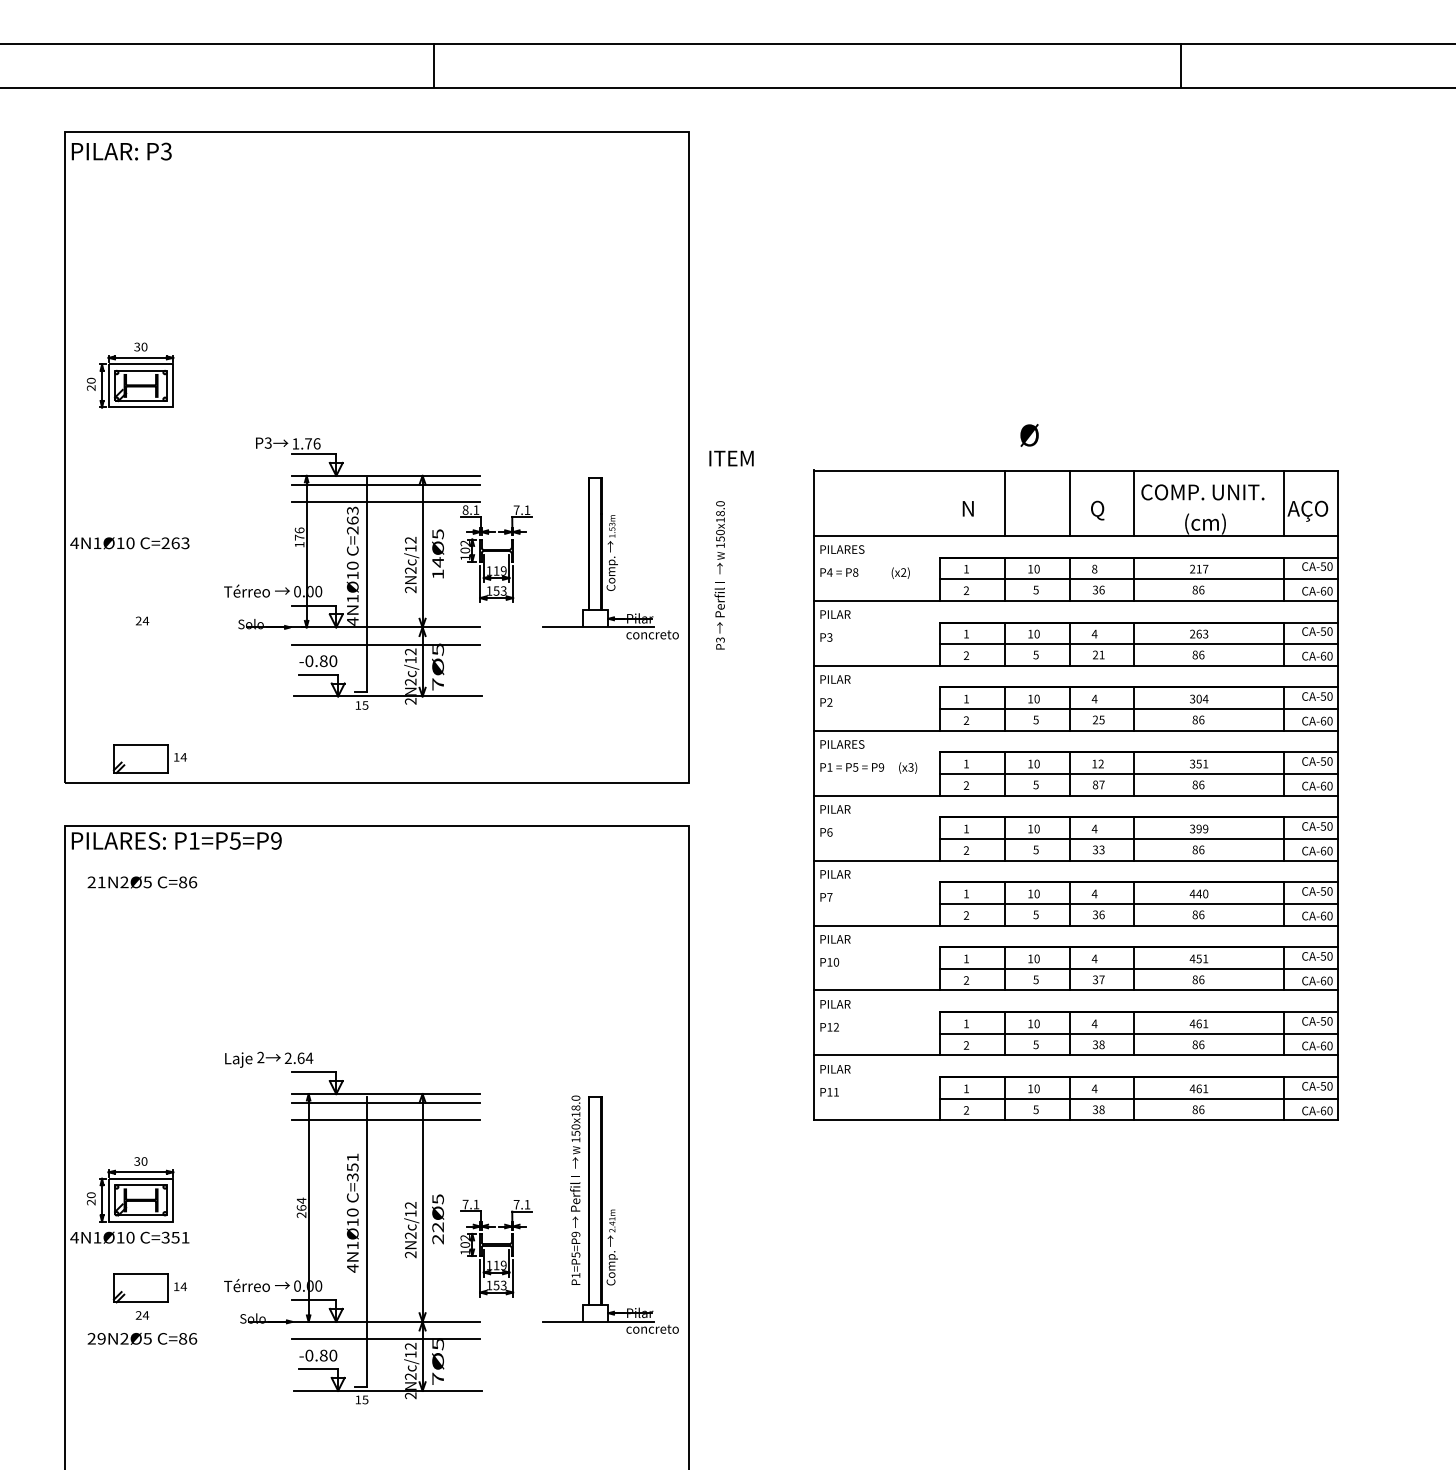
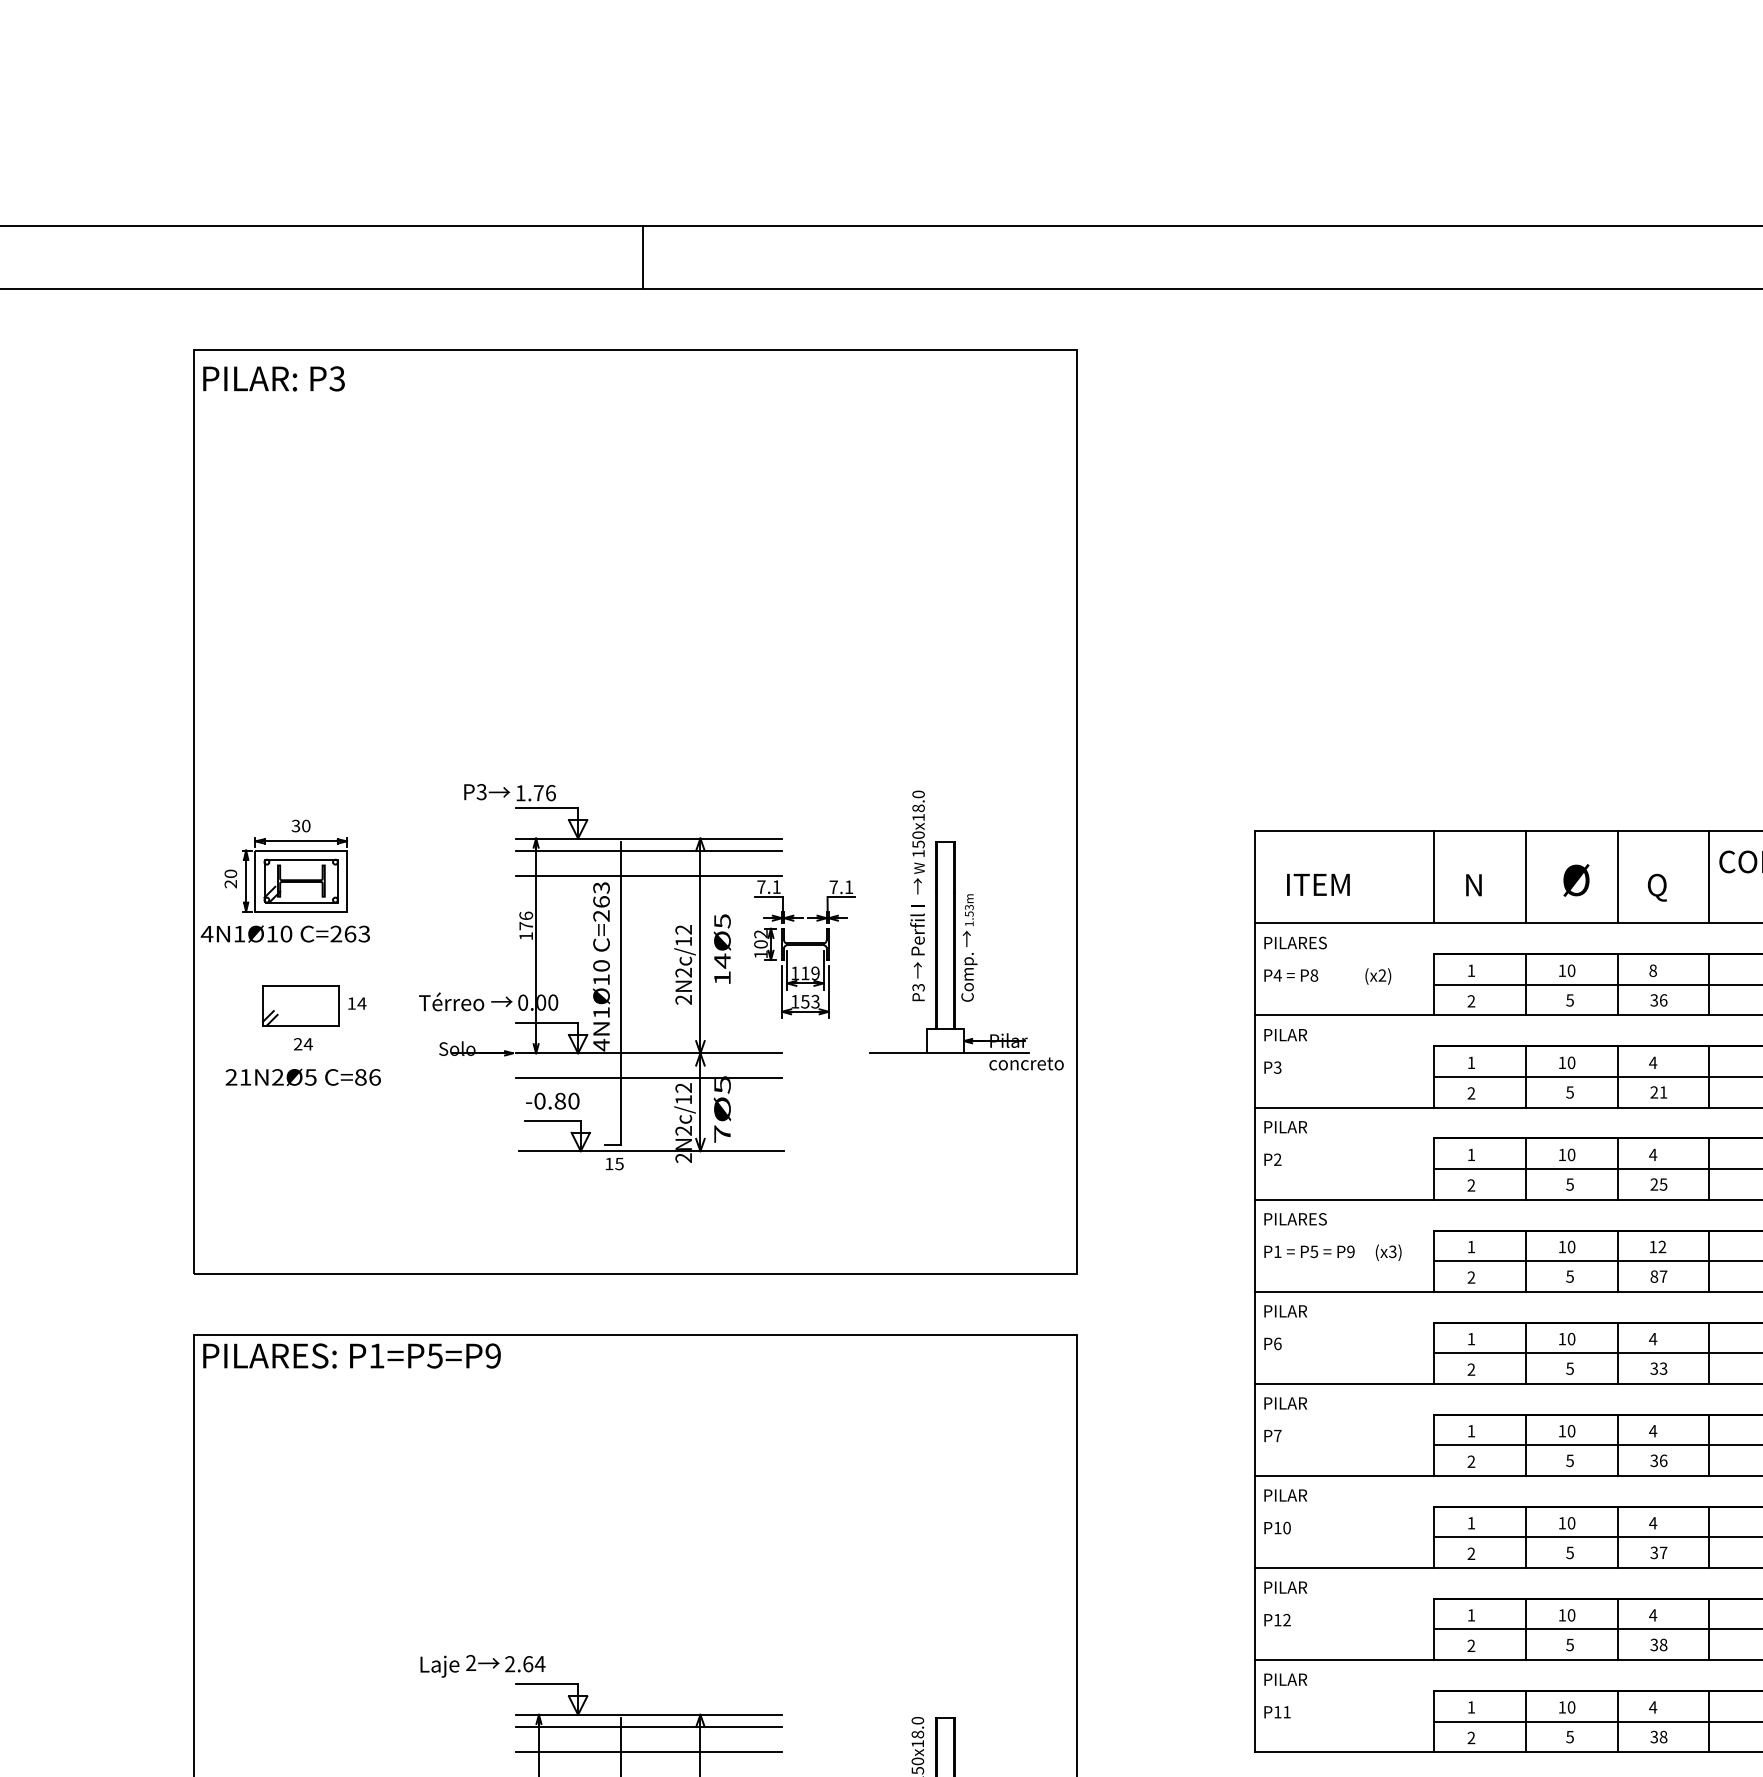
line: (434, 65) -> (643, 256), moved
part: (130, 375) -> (286, 866), moved
text: (1029, 435) -> (1576, 880), moved
text: (731, 458) -> (1318, 884), moved
line: (940, 502) -> (1434, 876), added
text: (465, 509) -> (761, 886), 8.1 -> 7.1
text: (719, 575) -> (917, 896), moved
part: (149, 758) -> (313, 1005), moved
text: (142, 882) -> (303, 1077), moved

